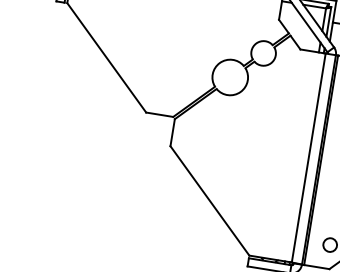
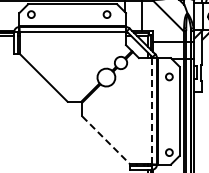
line: (308, 158) -> (151, 111), solid -> dashed
line: (210, 201) -> (106, 140), solid -> dashed

